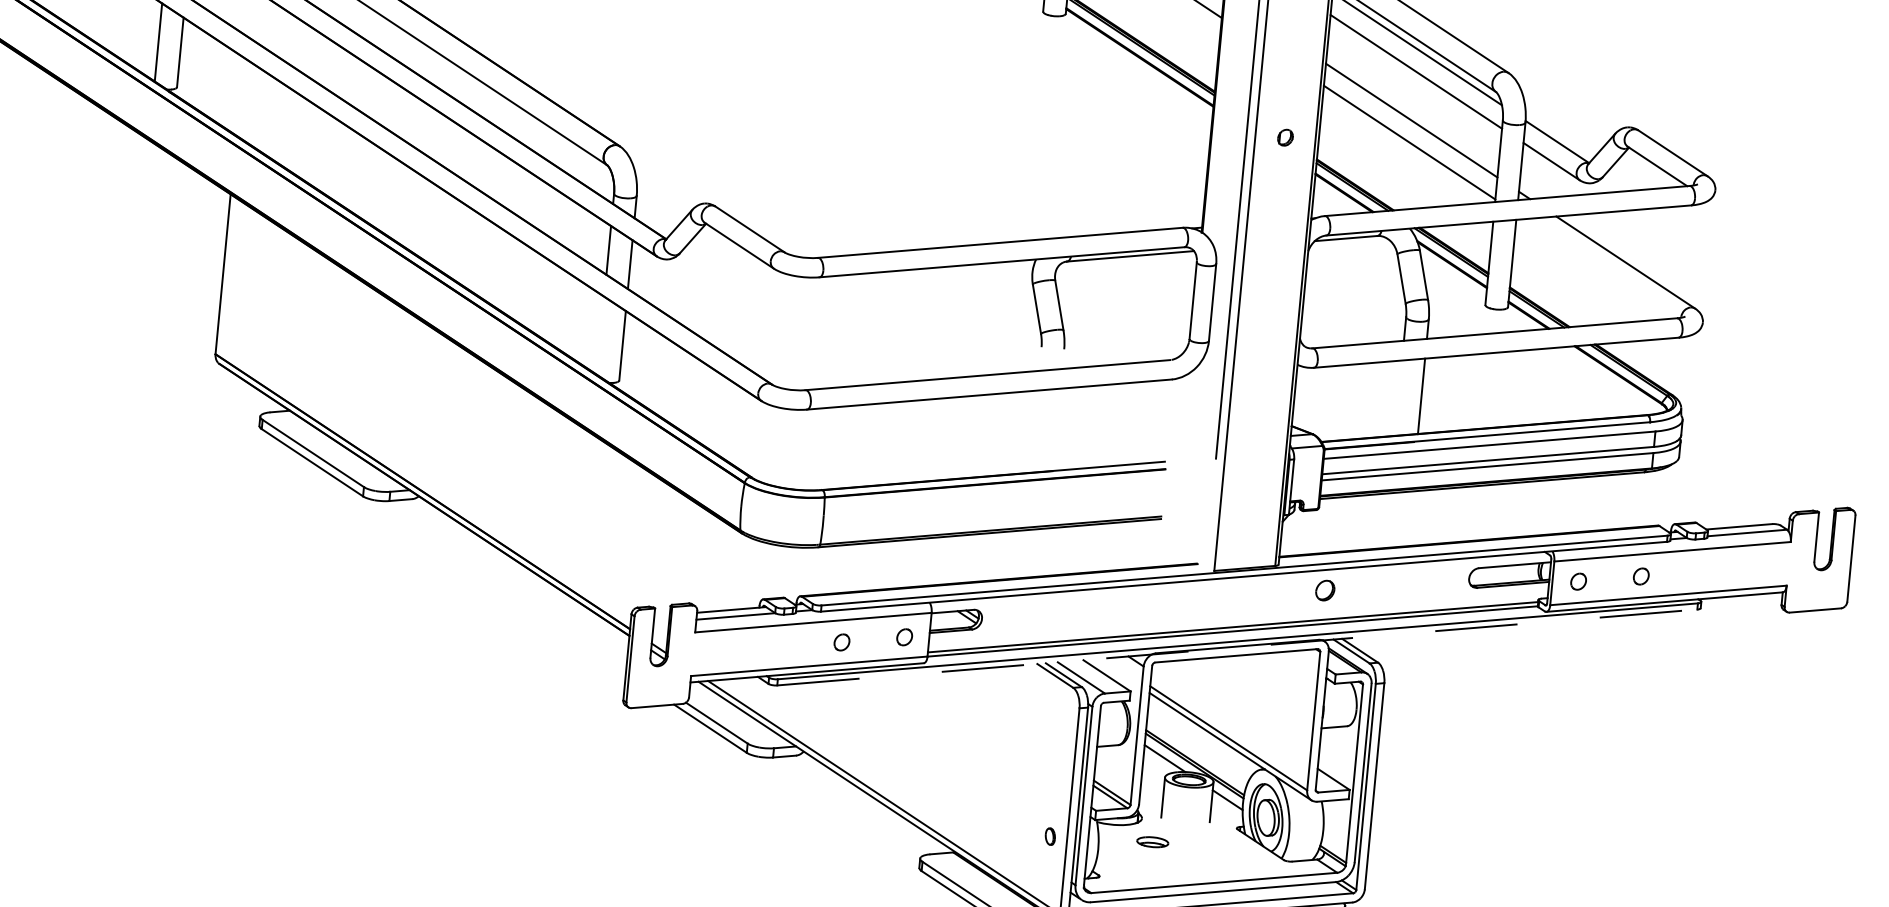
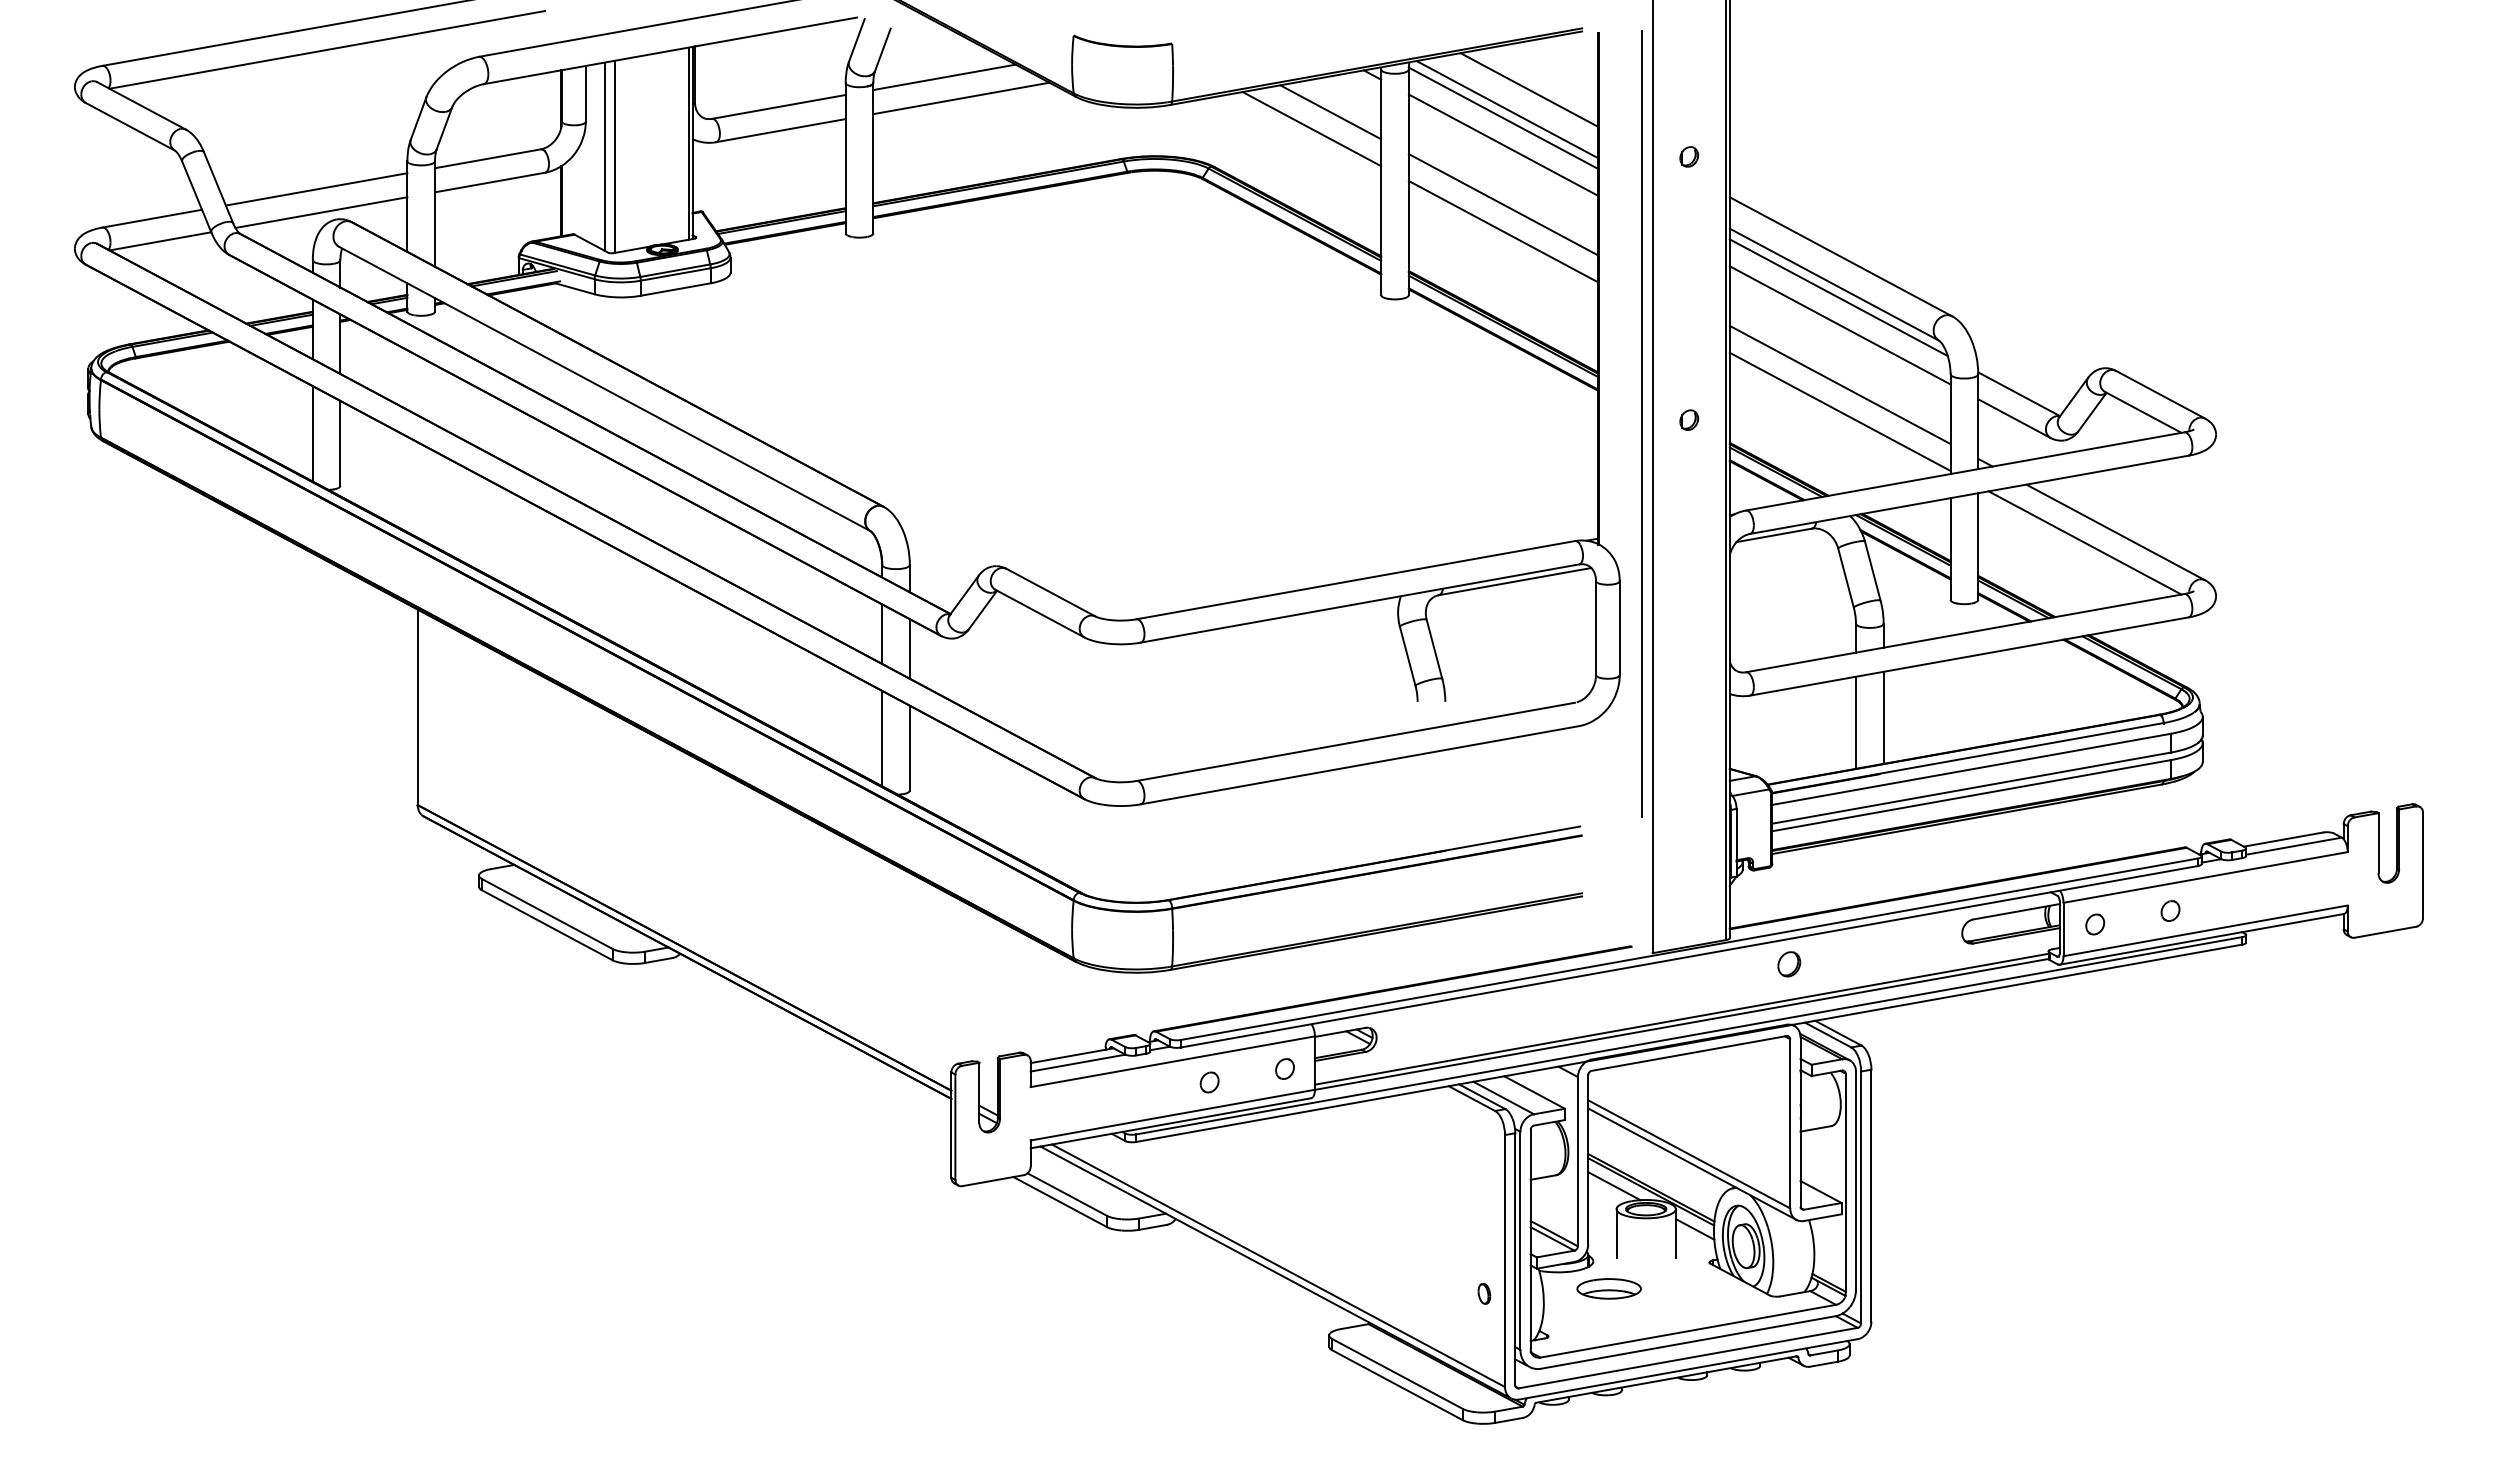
line: (1599, 268) -> (2084, 542), added
line: (600, 335) -> (882, 738), added
line: (1398, 397) -> (1855, 722), added
line: (1237, 647) -> (1689, 1043), dashed -> solid
part: (1152, 841) -> (1608, 1288), size x1.67

